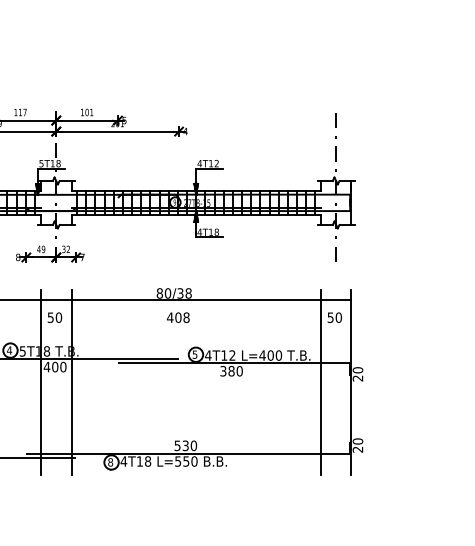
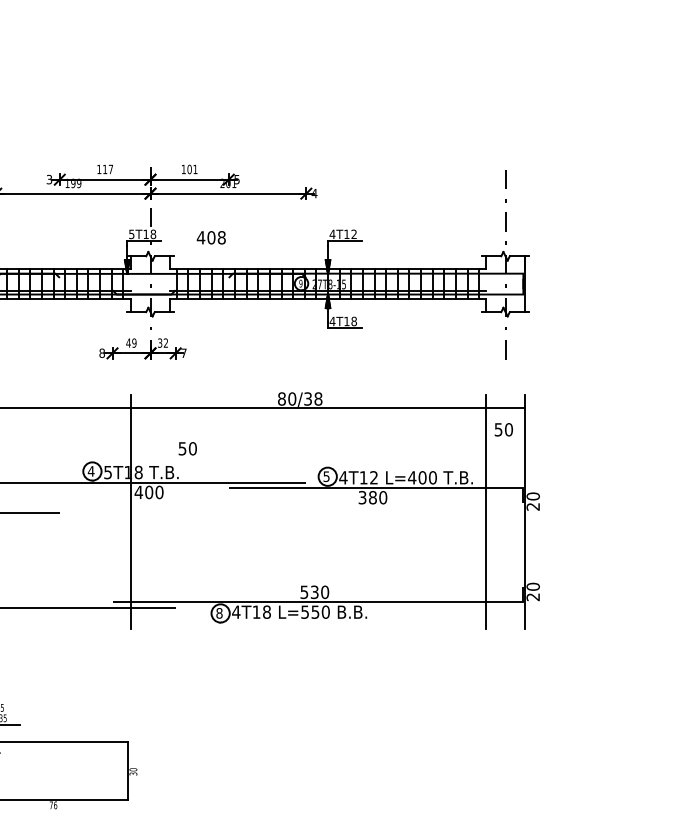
text: (54, 317) -> (187, 448), moved
text: (177, 317) -> (210, 237), moved
line: (71, 382) -> (169, 511), removed

